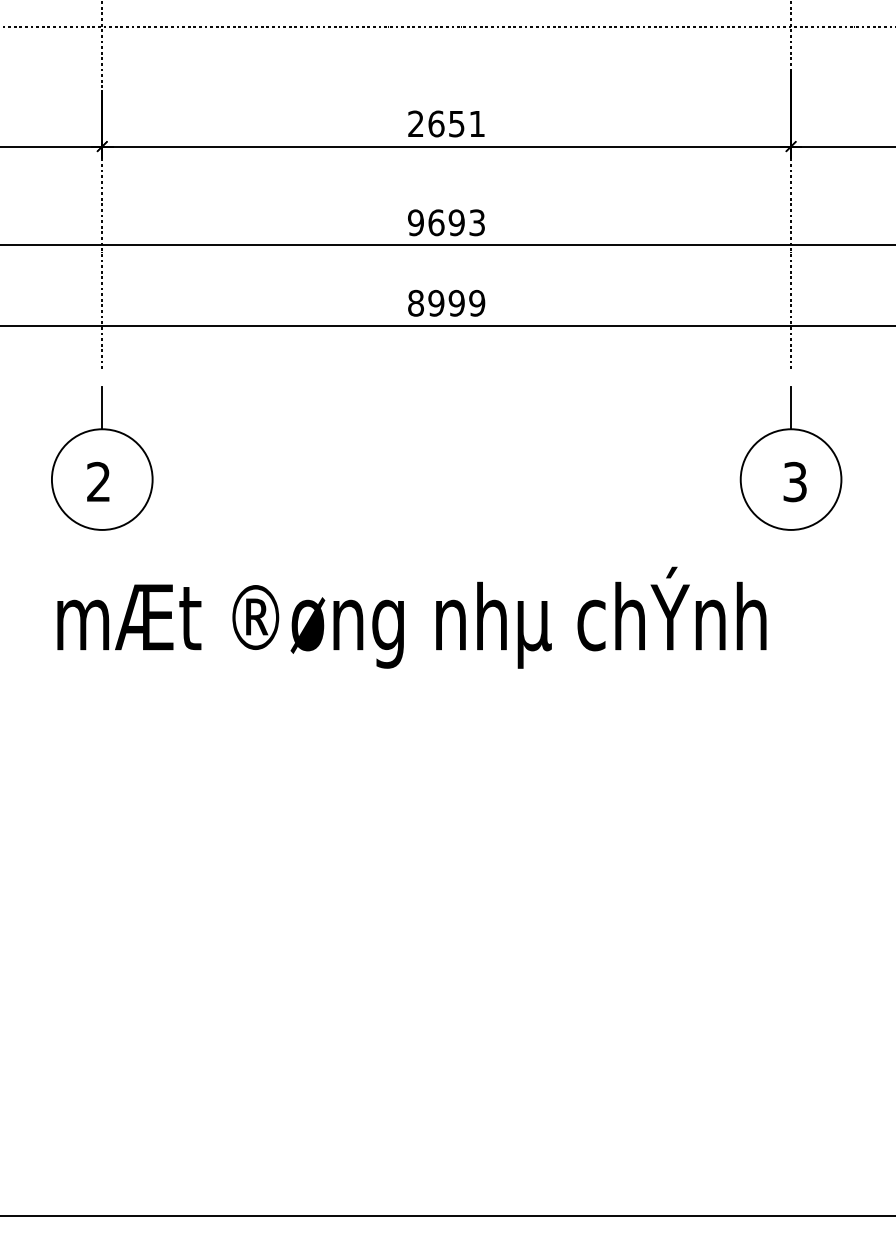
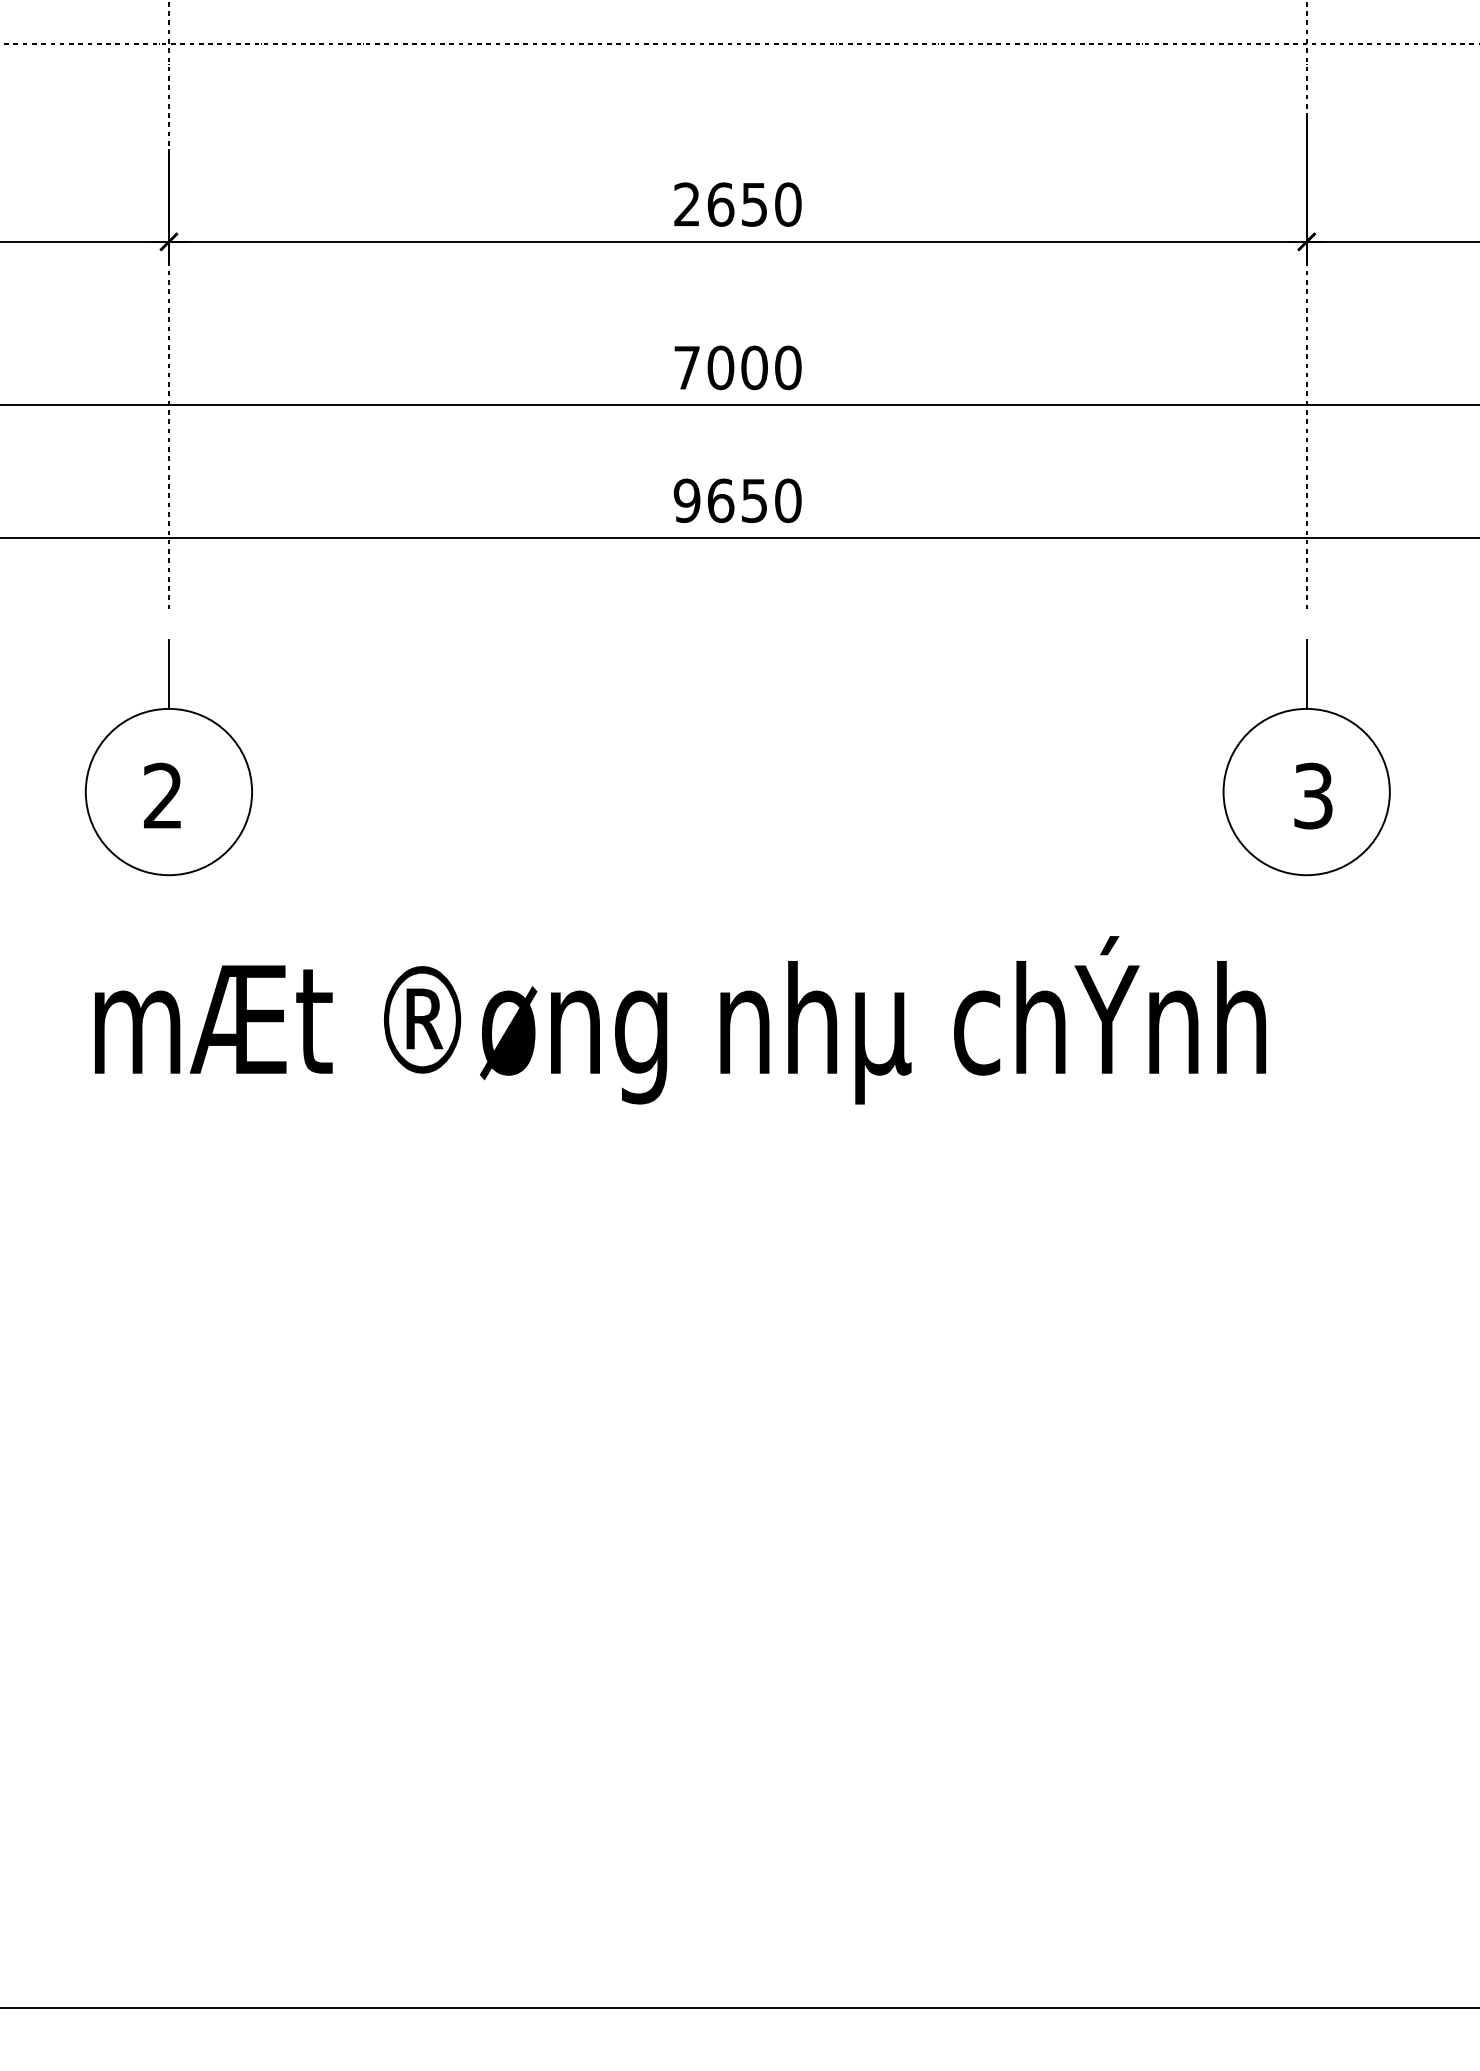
text: (477, 123) -> (788, 203), 2651 -> 2650
text: (446, 222) -> (737, 367), 9693 -> 7000
text: (446, 302) -> (737, 499), 8999 -> 9650

